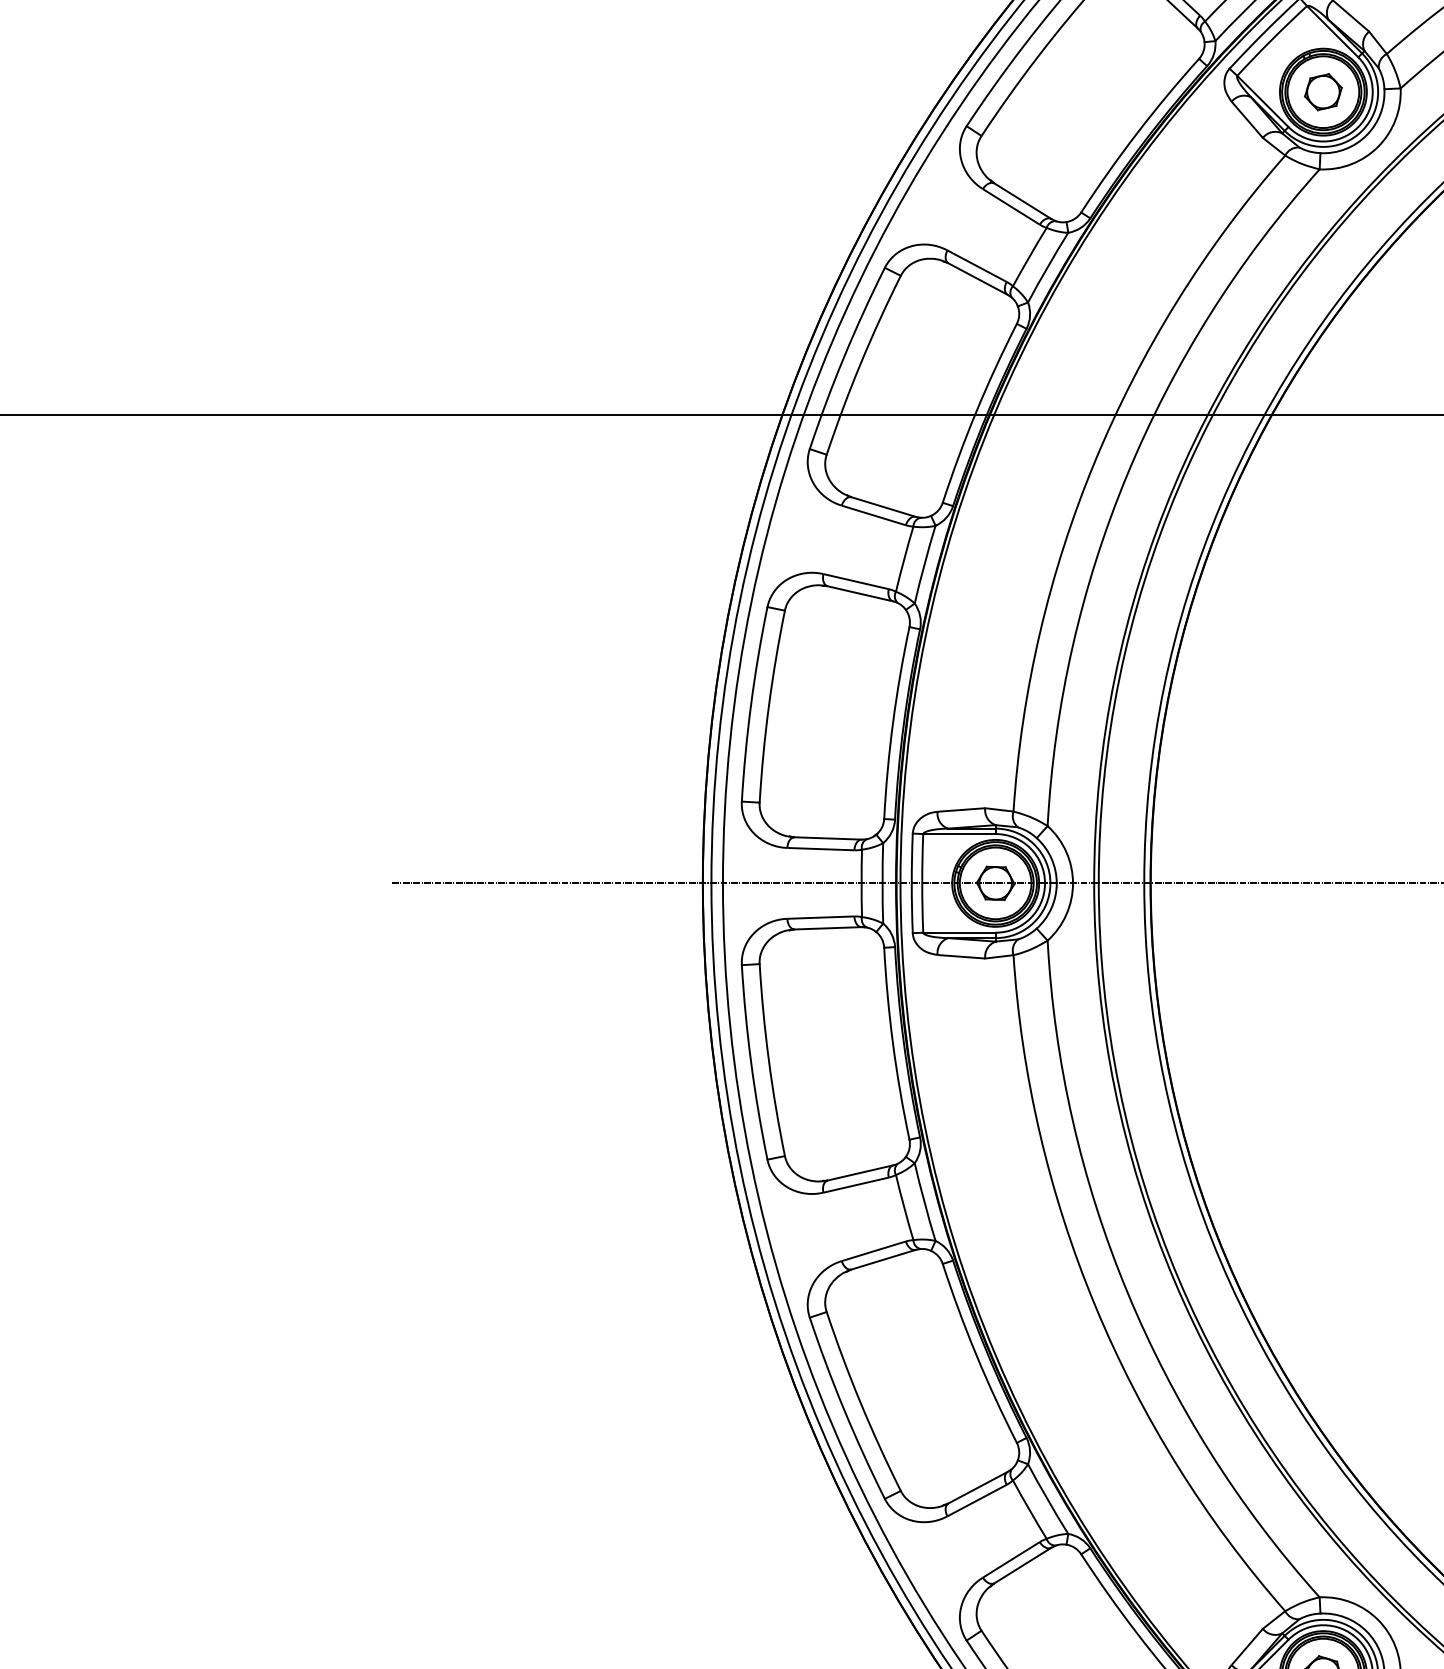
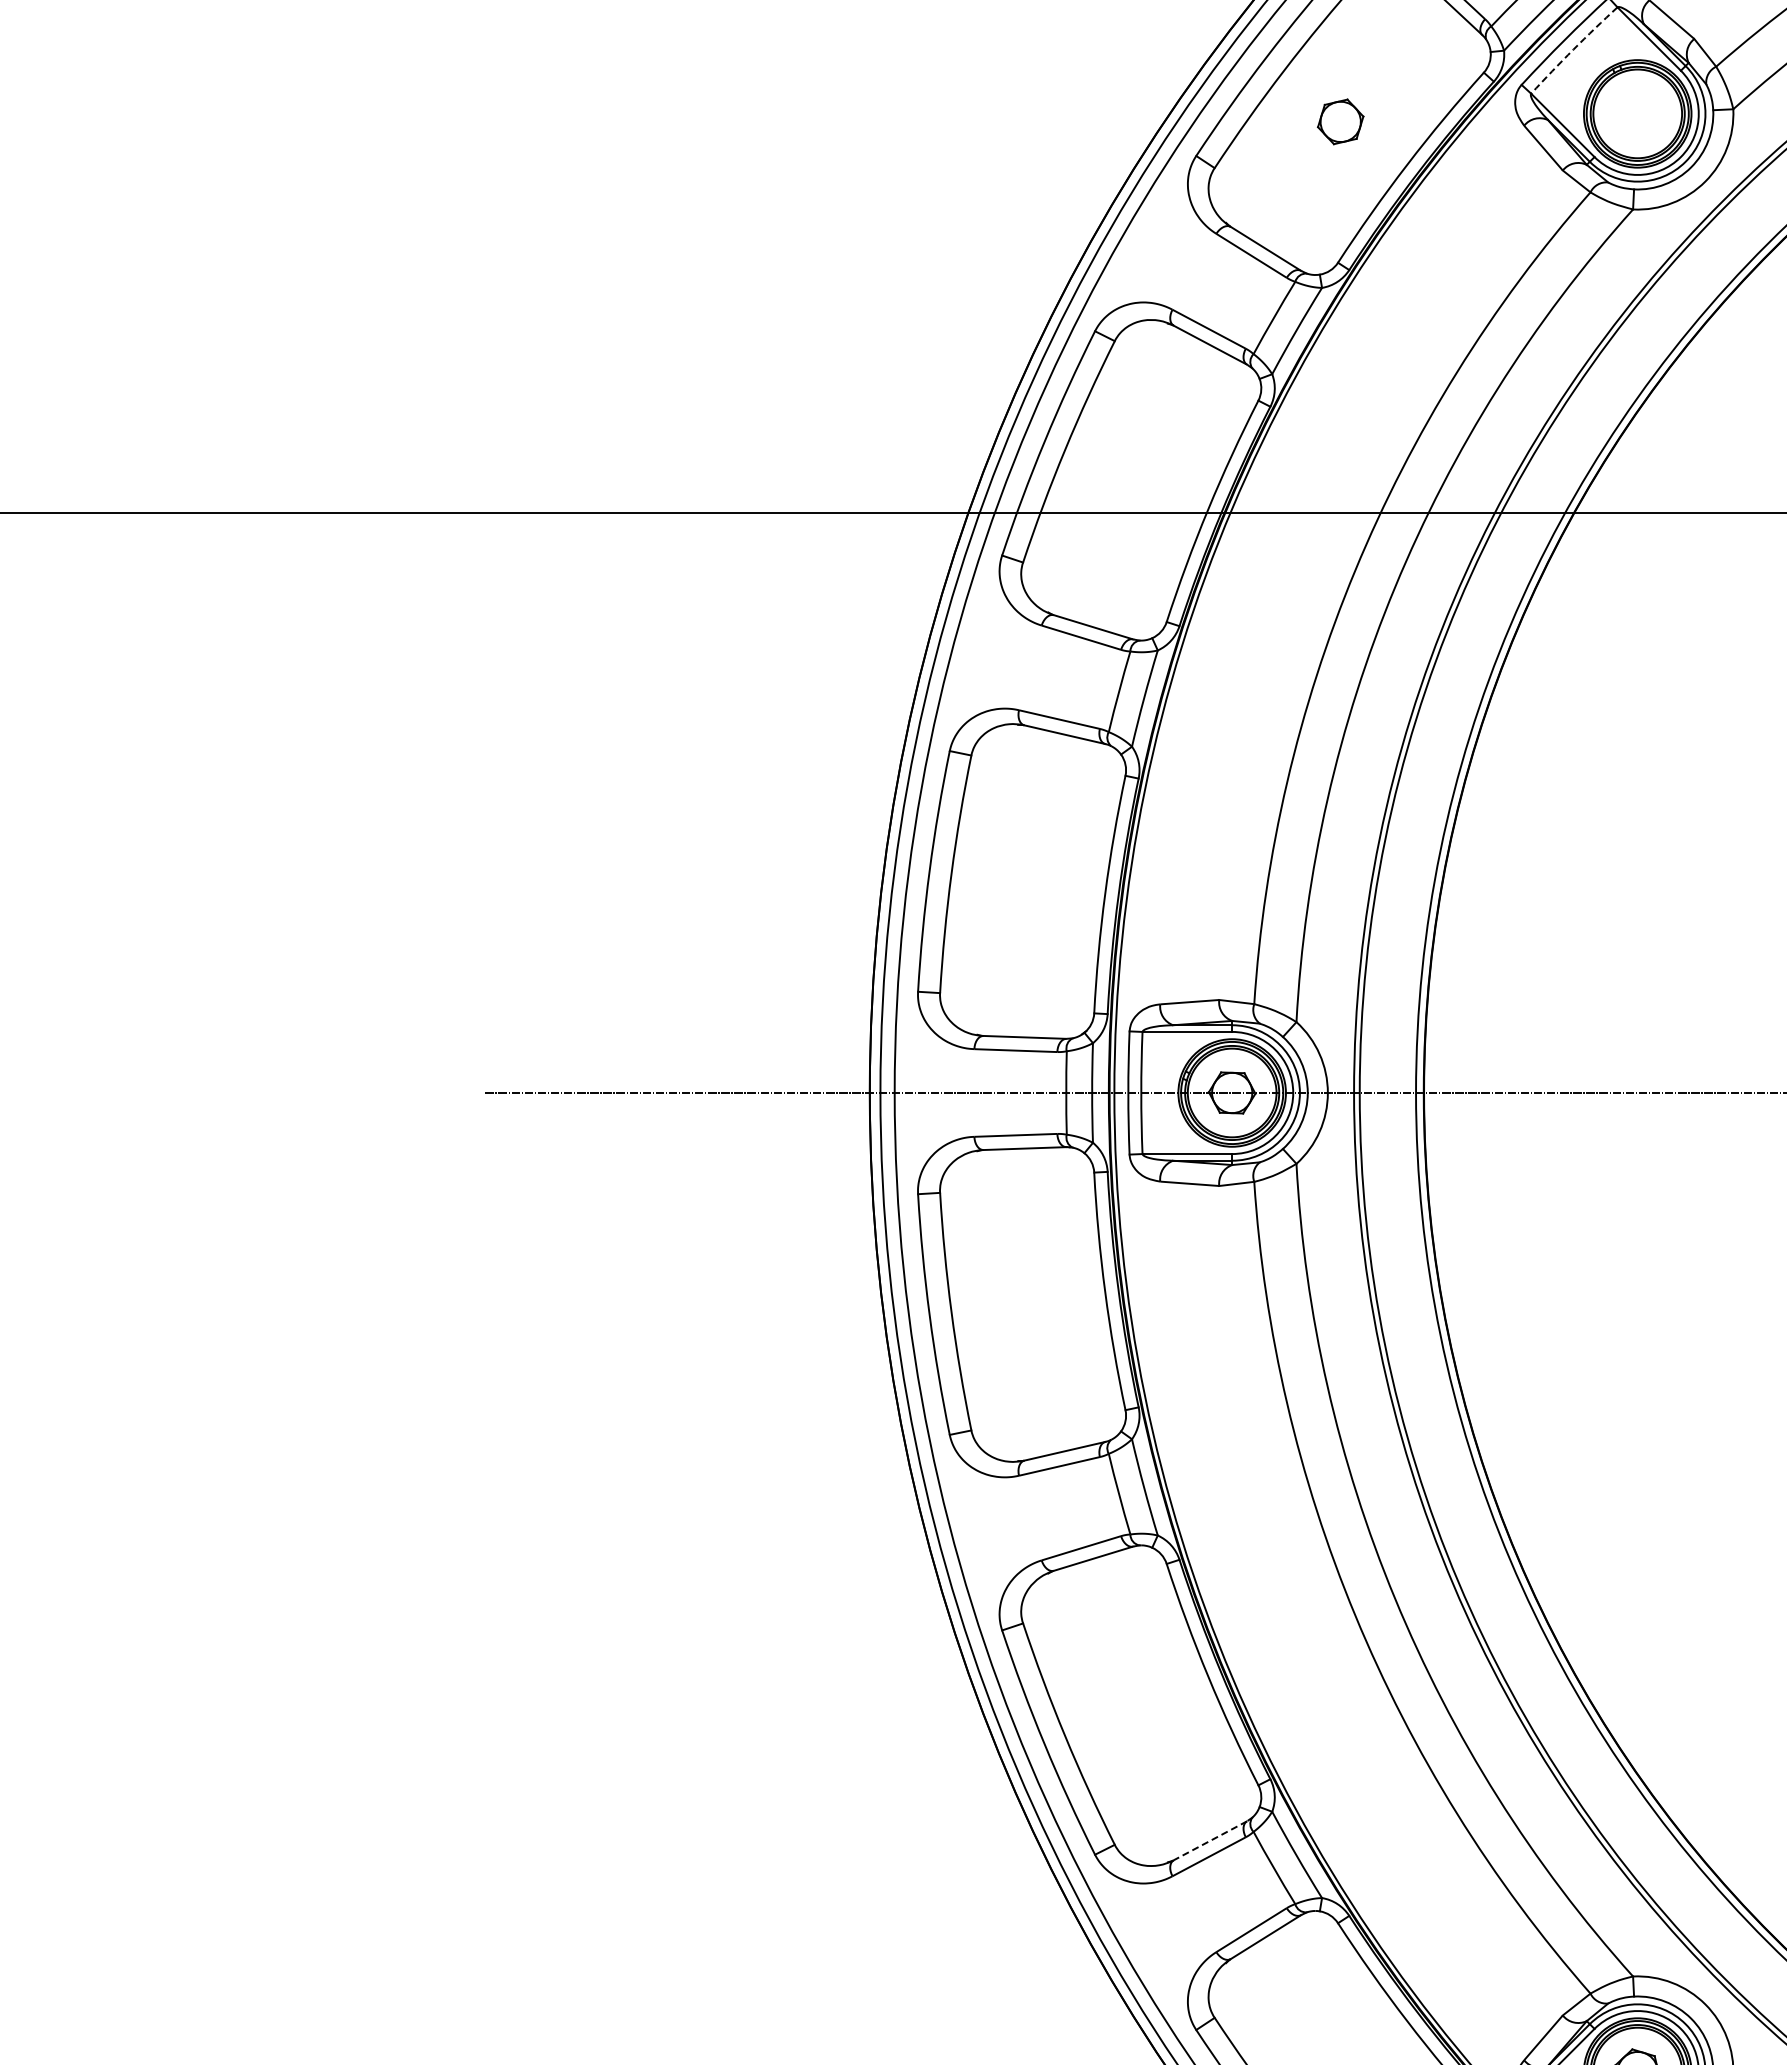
arc: (1271, 40) -> (1573, 49), solid -> dashed
part: (1323, 91) -> (1340, 121), moved
line: (978, 1487) -> (1210, 1840), solid -> dashed

